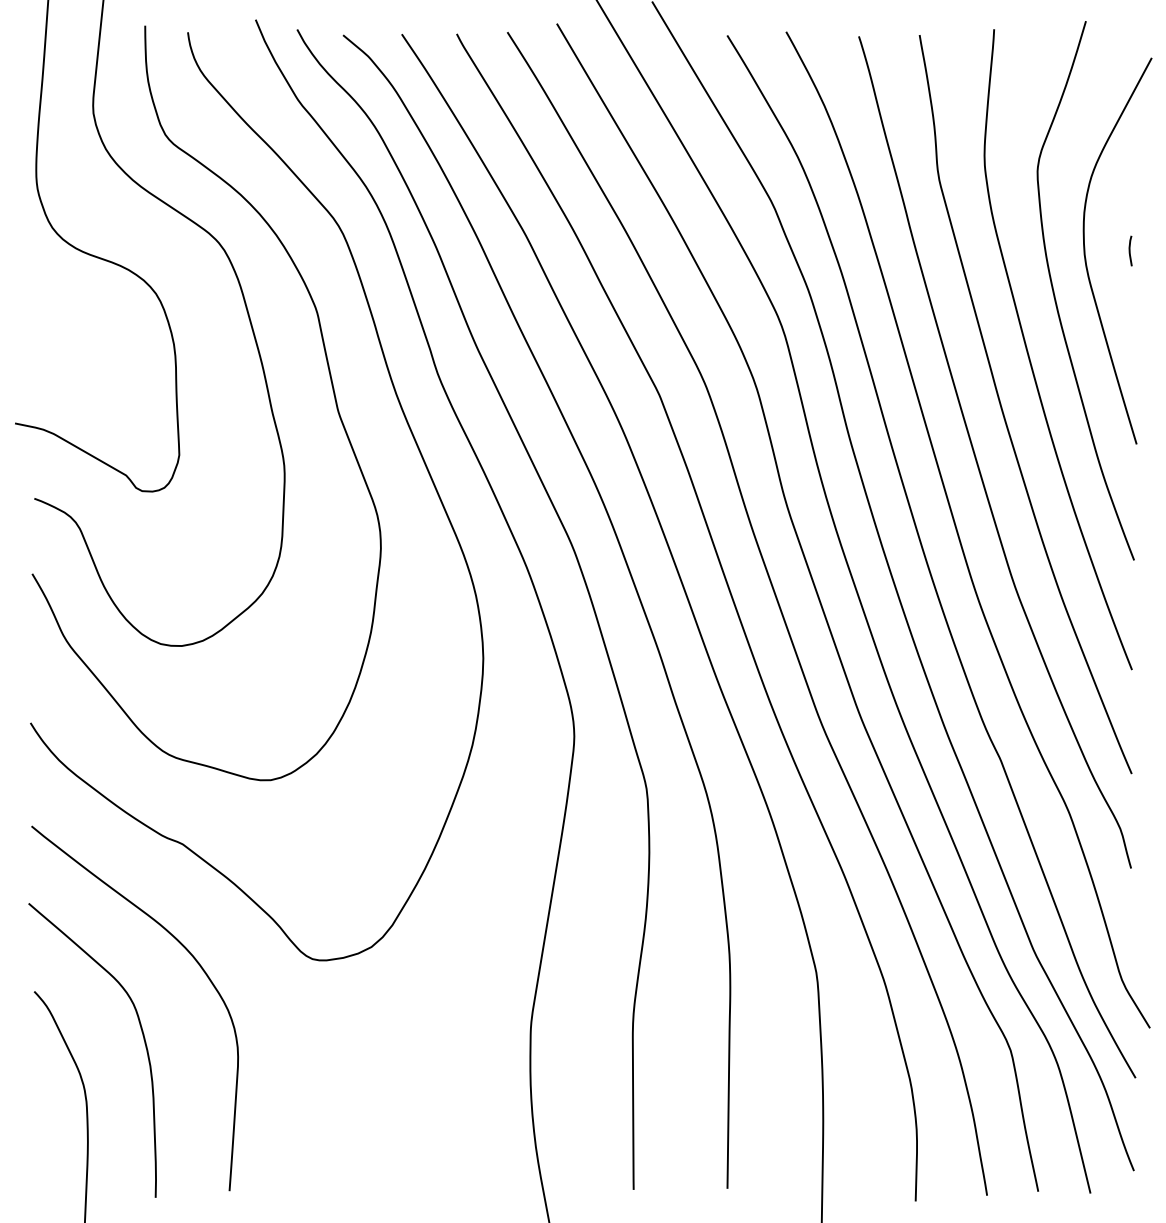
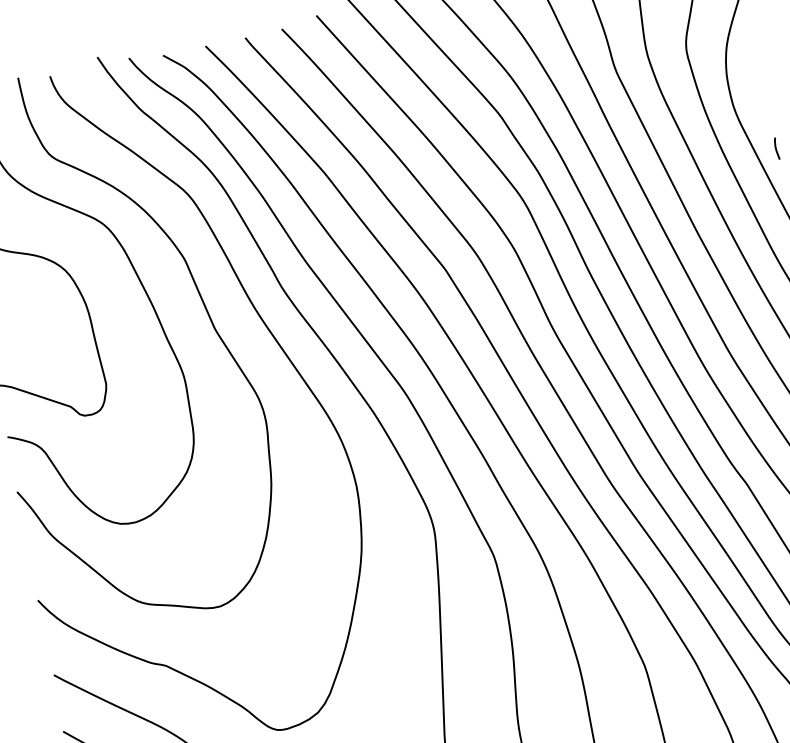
curve: (1130, 250) -> (776, 148), moved

